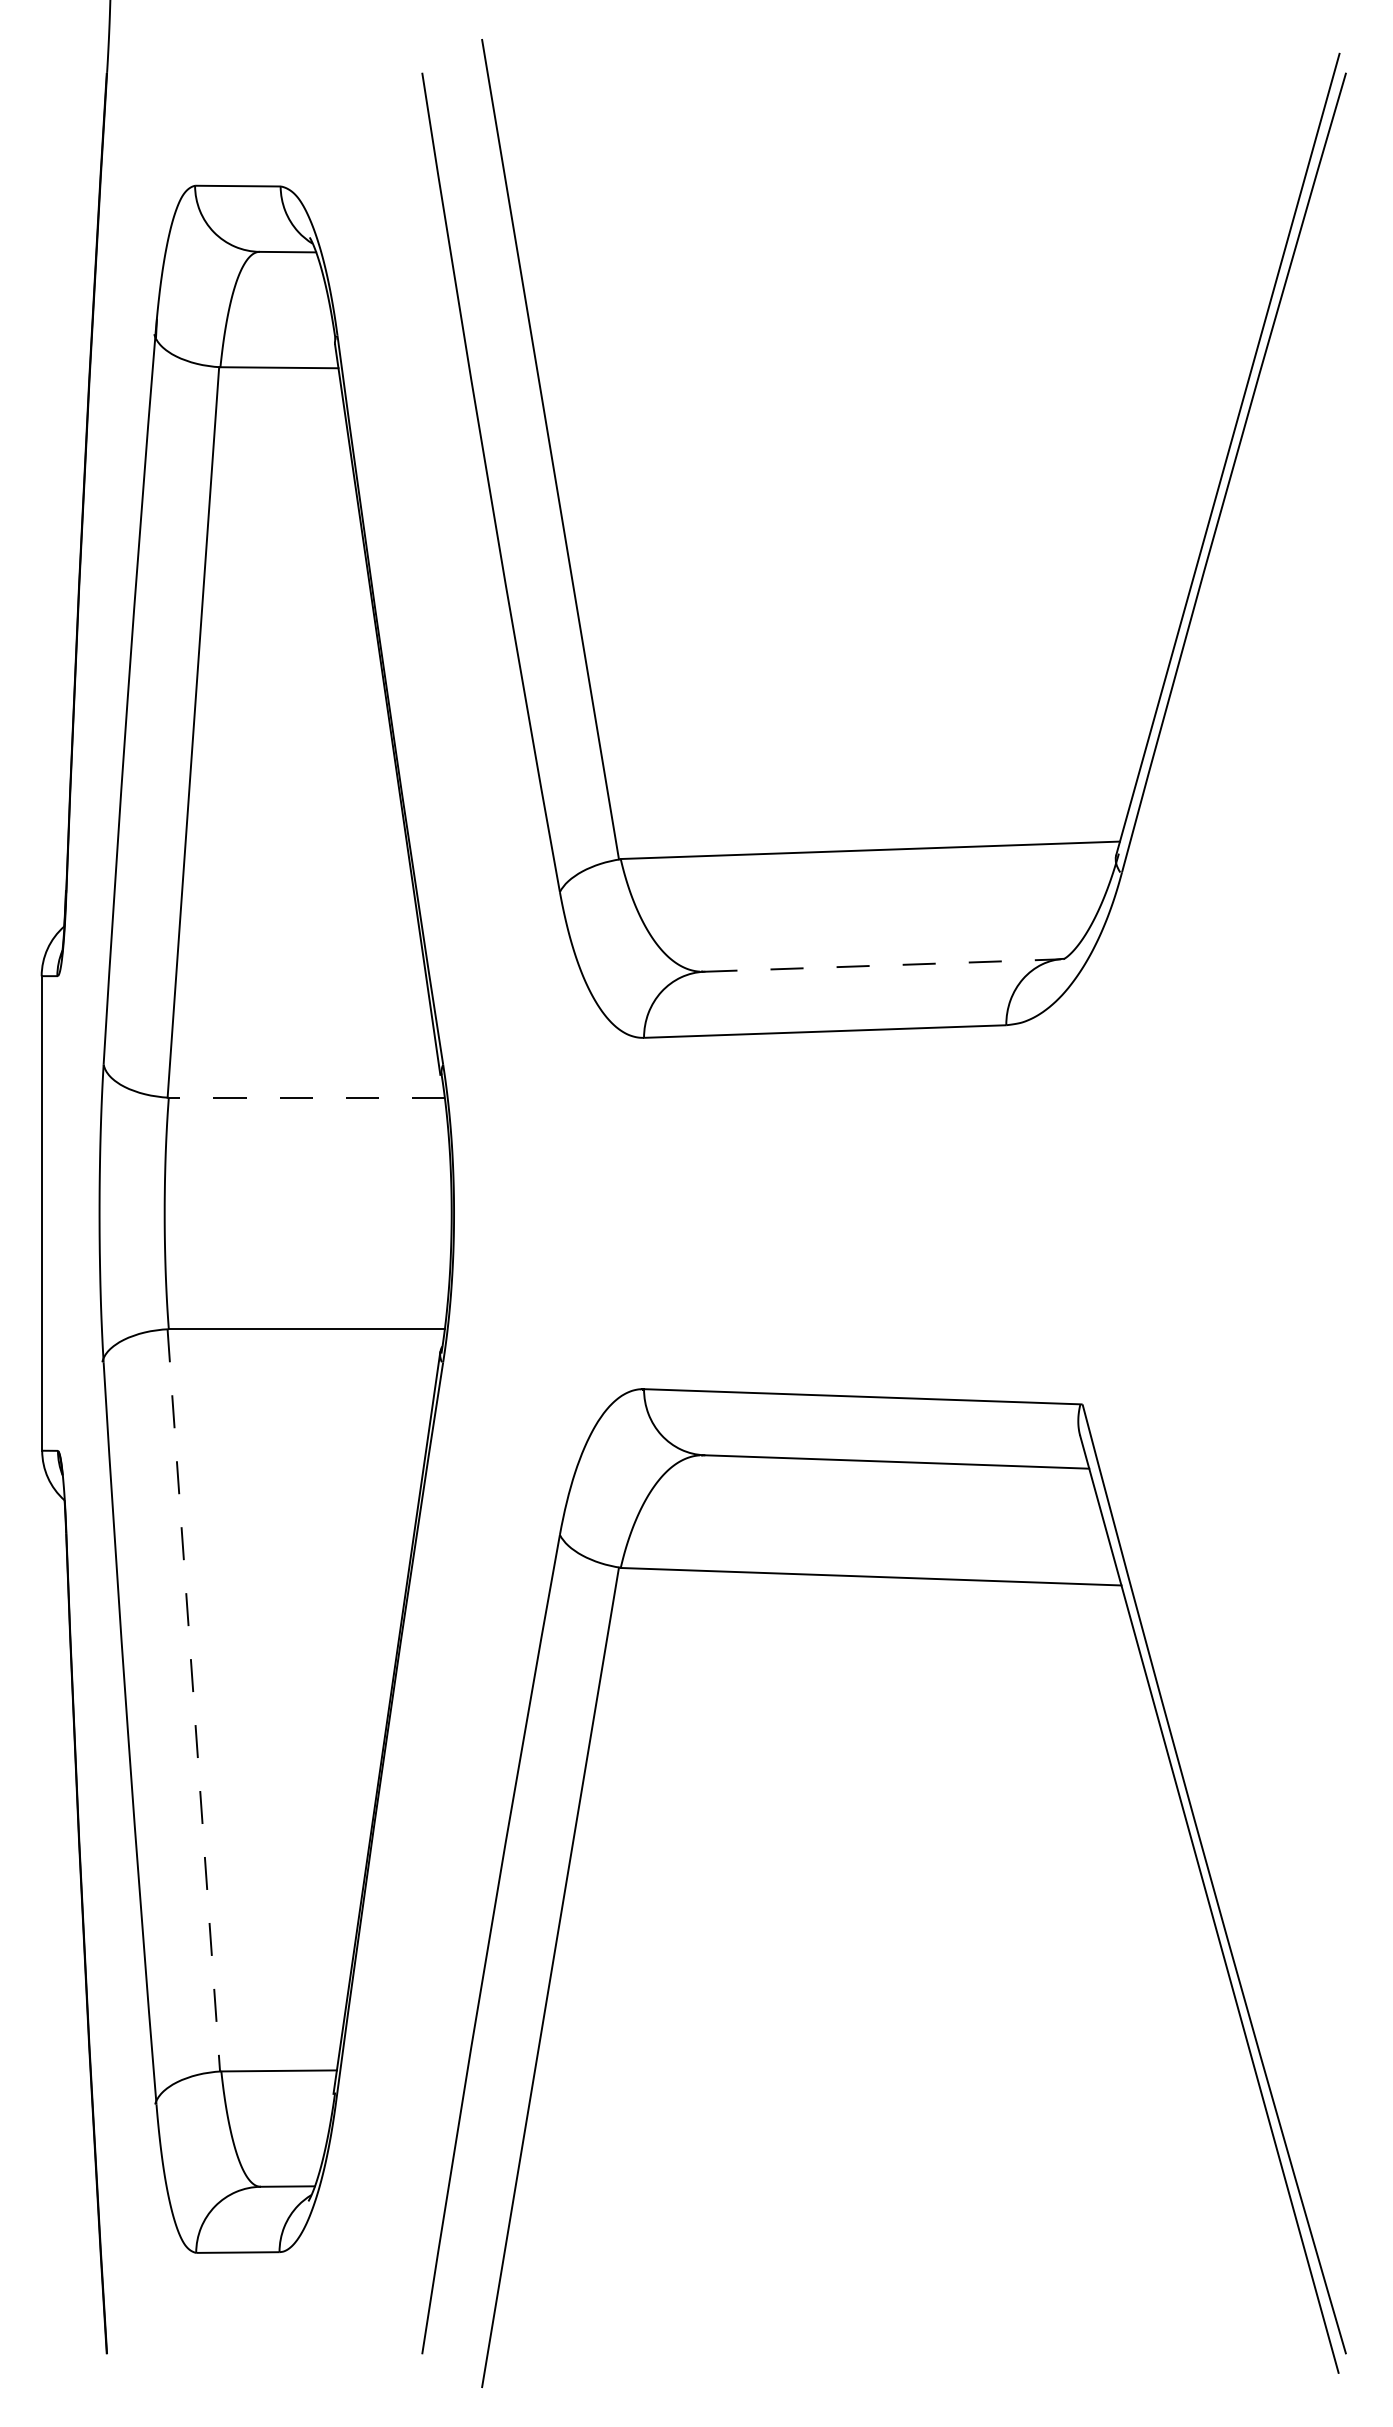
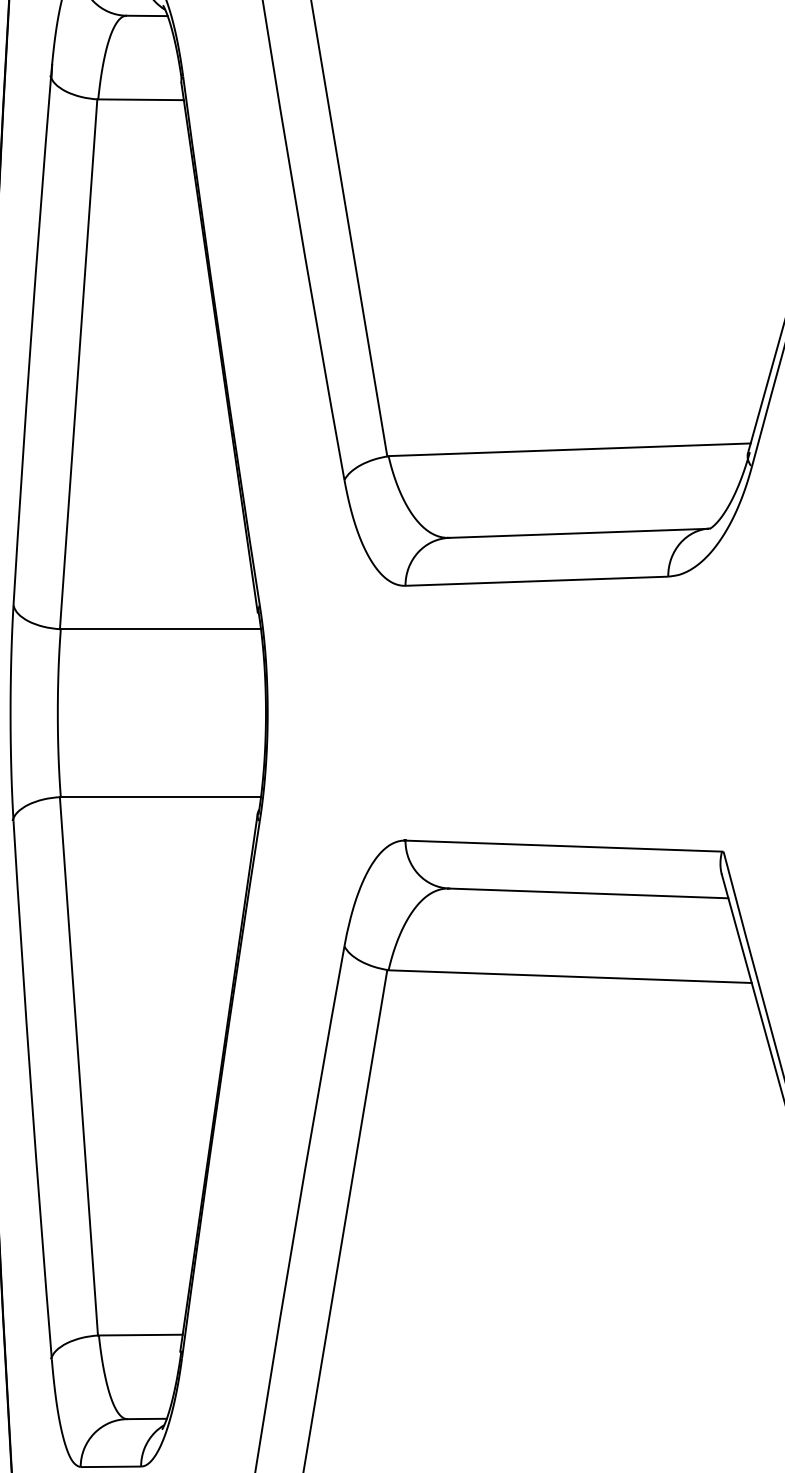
line: (883, 965) -> (579, 533), dashed -> solid
line: (306, 1097) -> (160, 629), dashed -> solid
line: (193, 1700) -> (78, 1066), dashed -> solid

